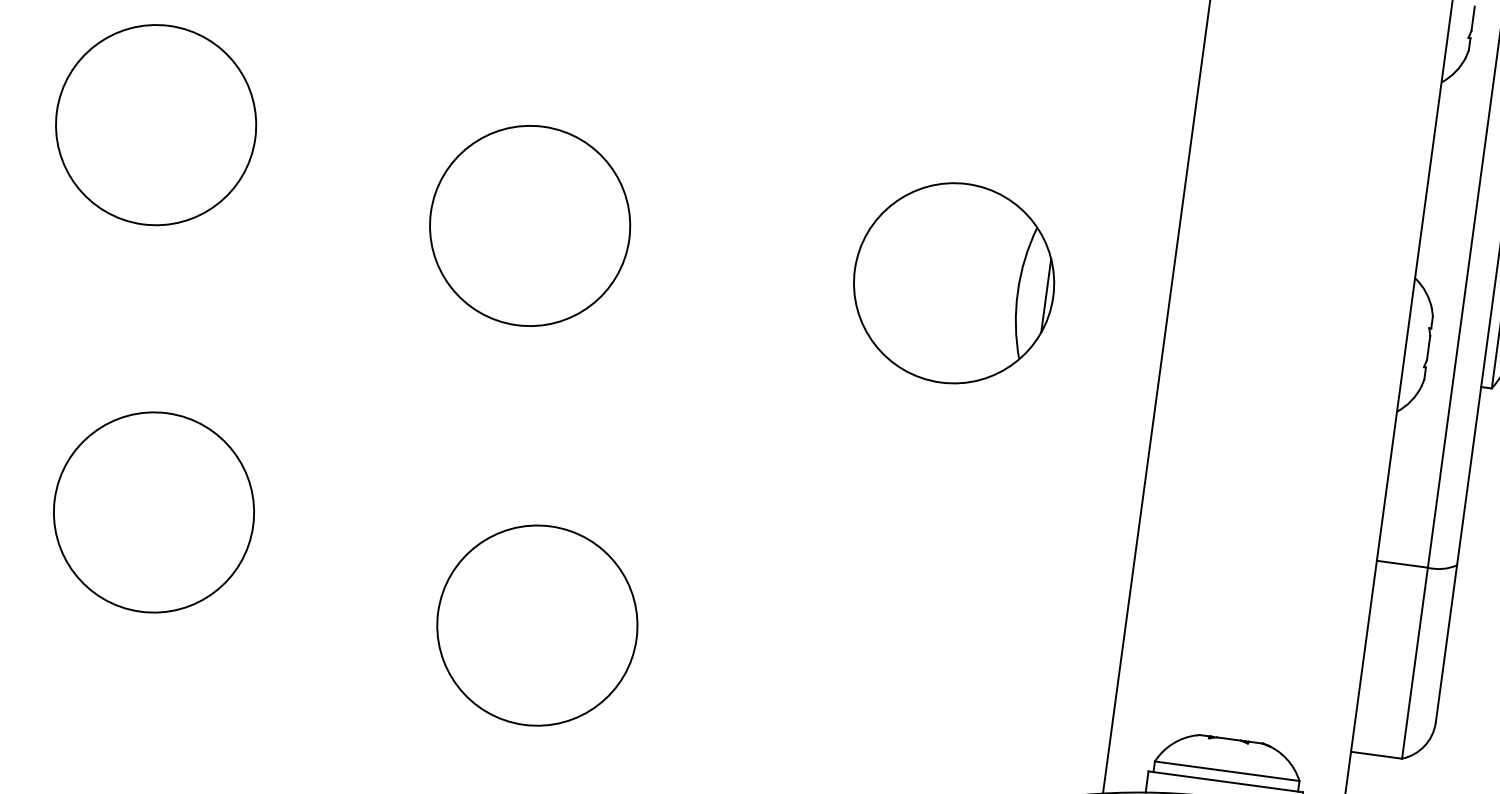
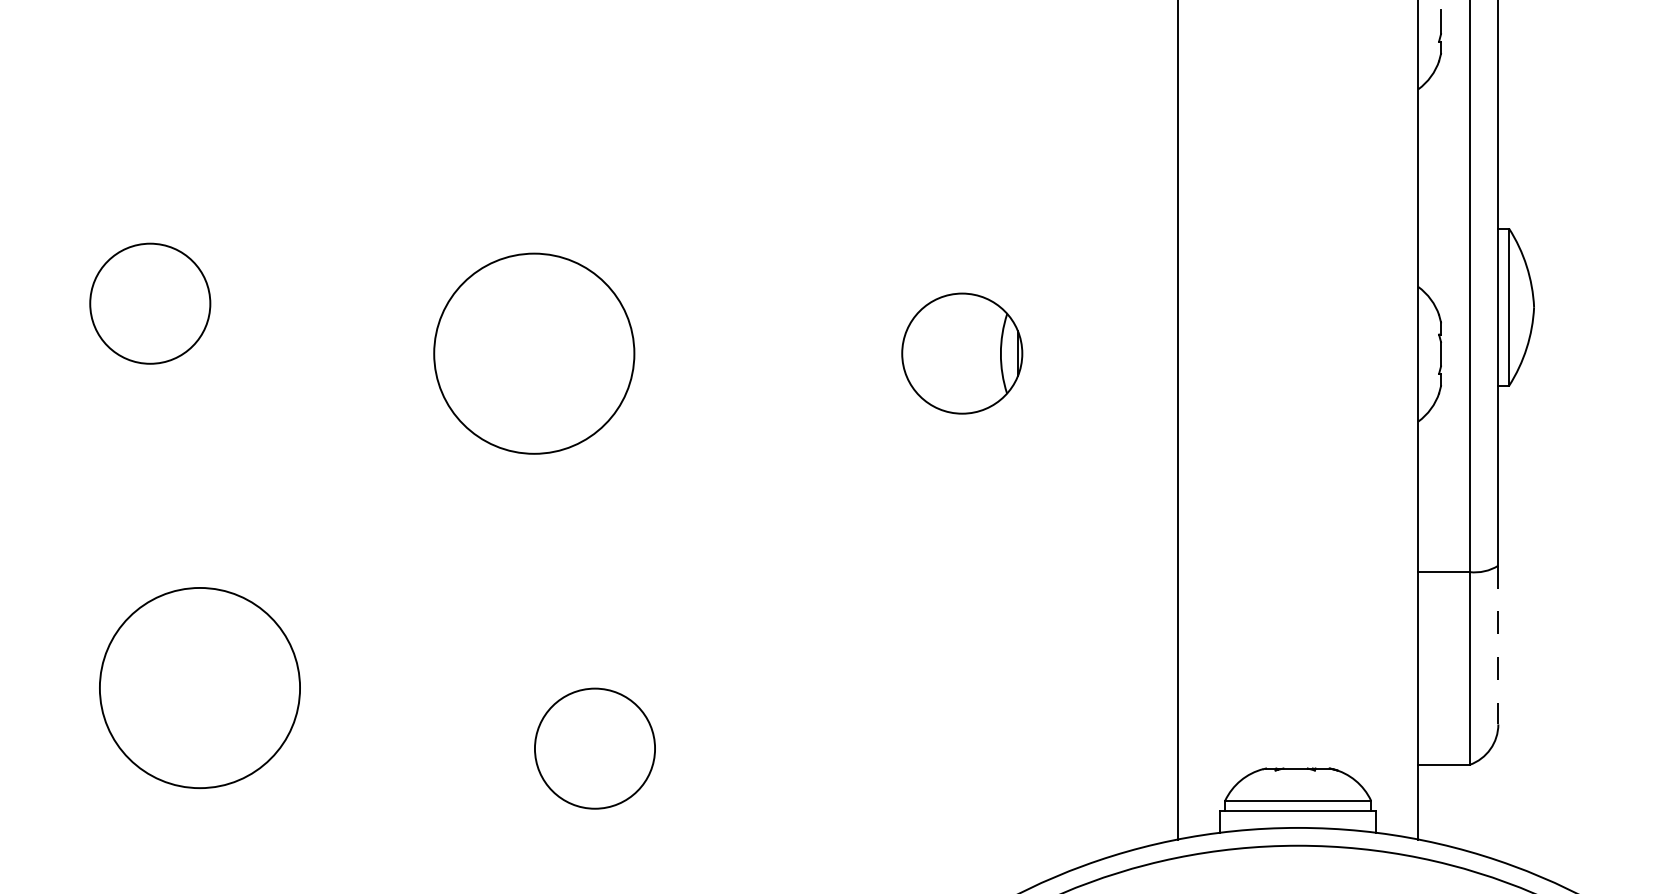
circle: (156, 124) -> (150, 303), size x0.6
part: (954, 283) -> (962, 353), size x0.6
circle: (536, 625) -> (594, 748), size x0.6
line: (1446, 644) -> (1498, 645), solid -> dashed

